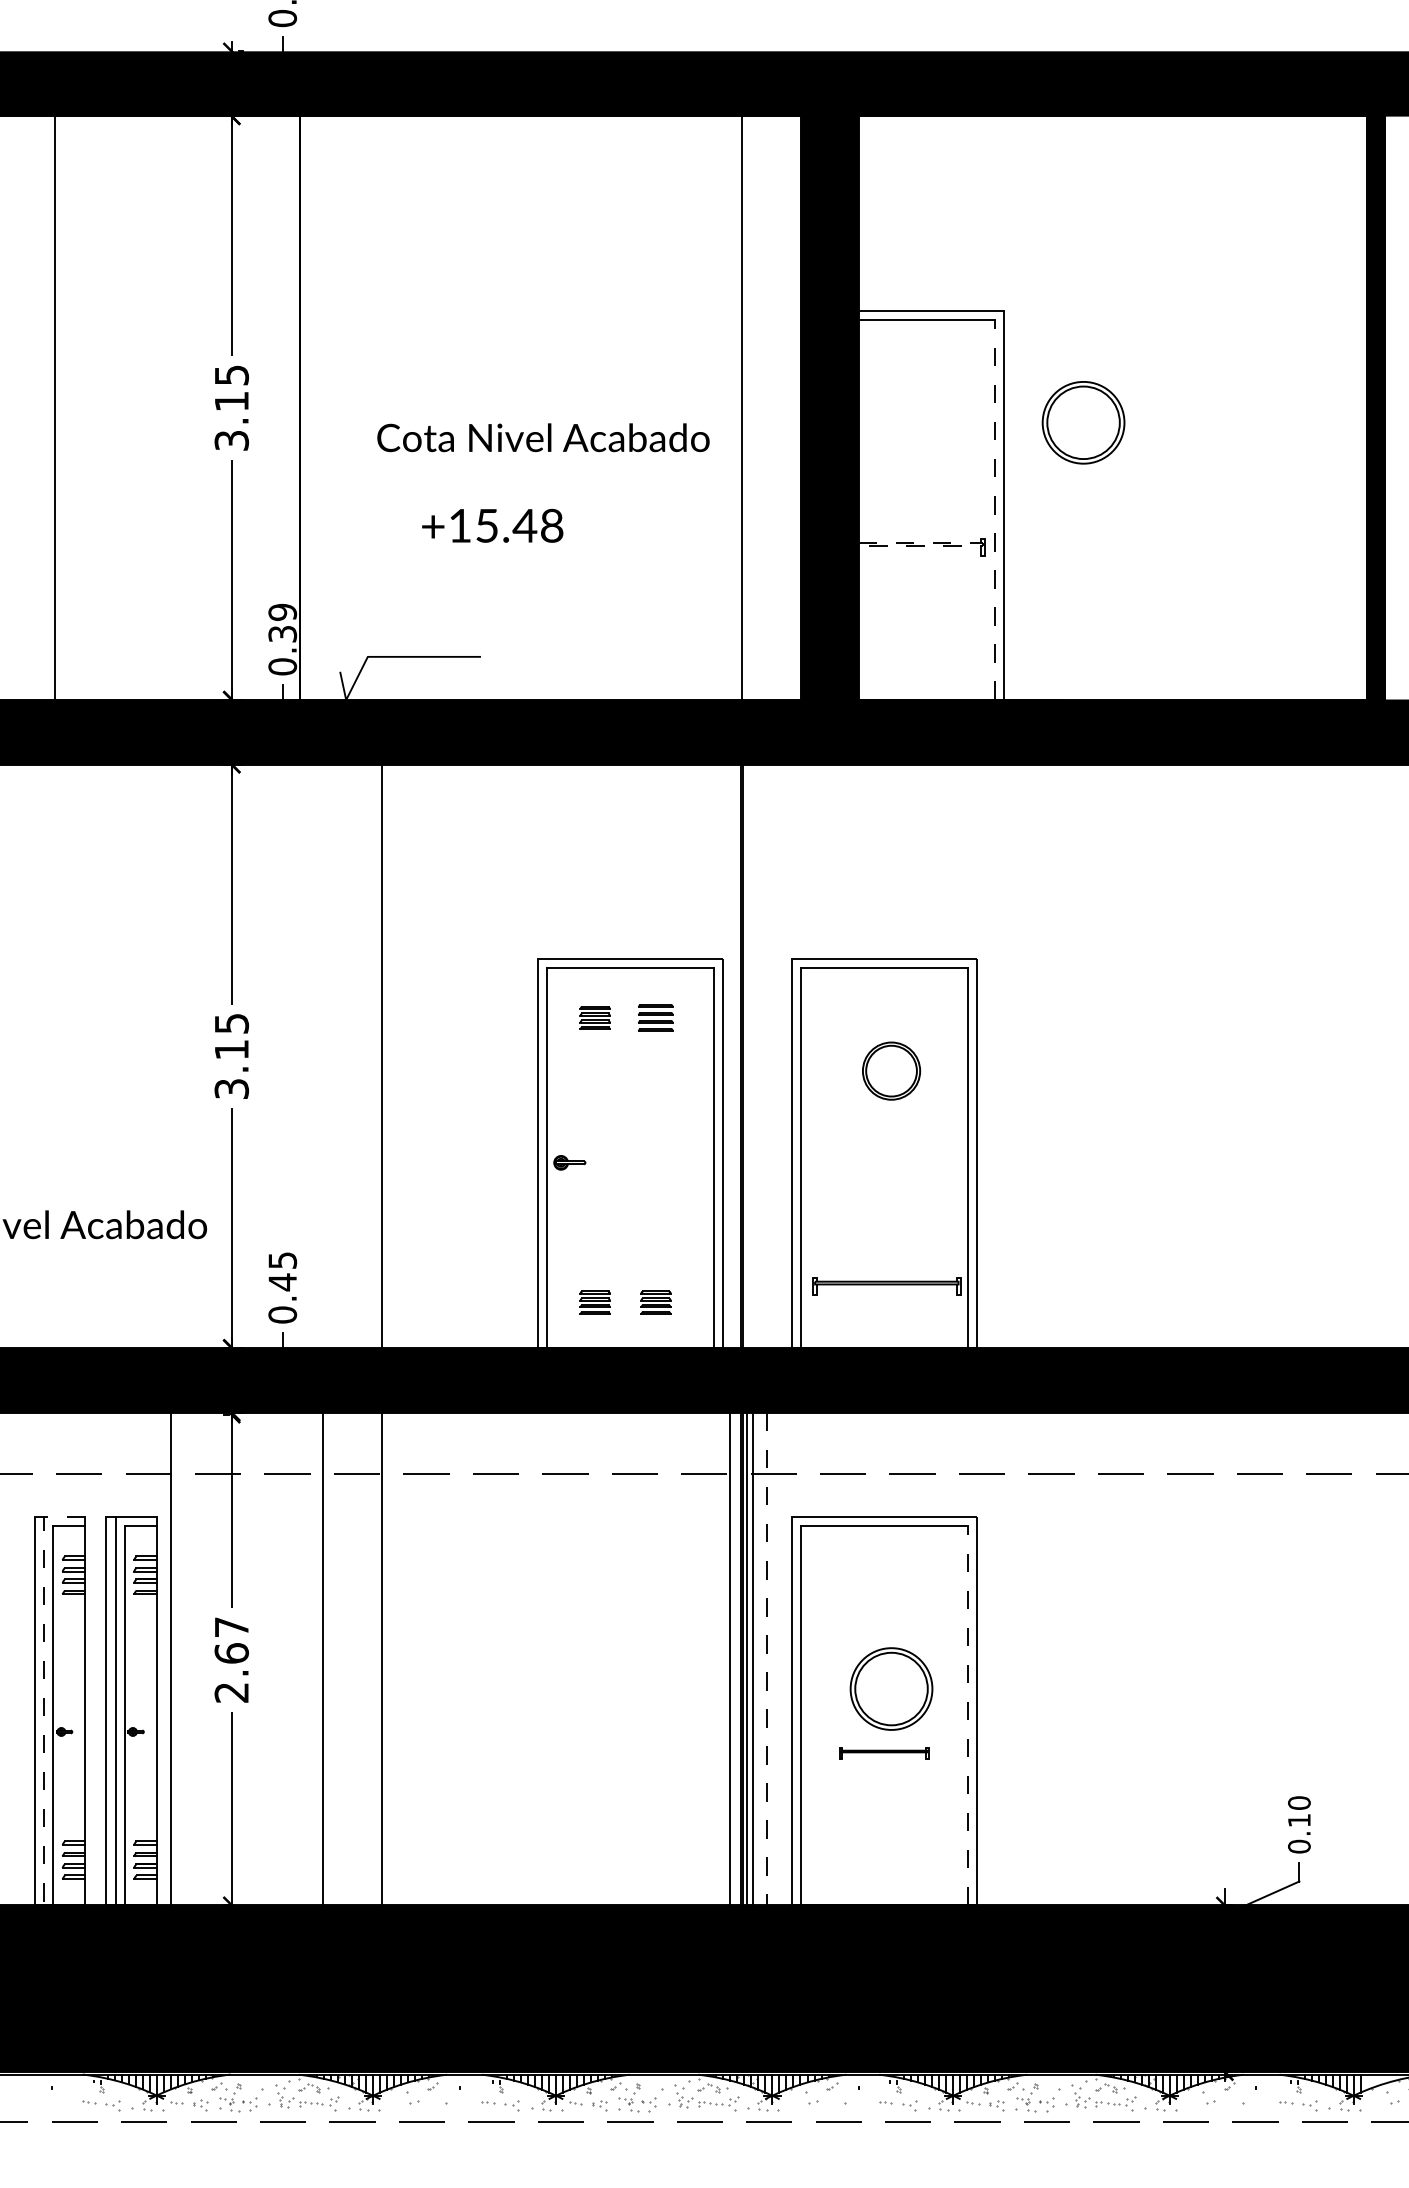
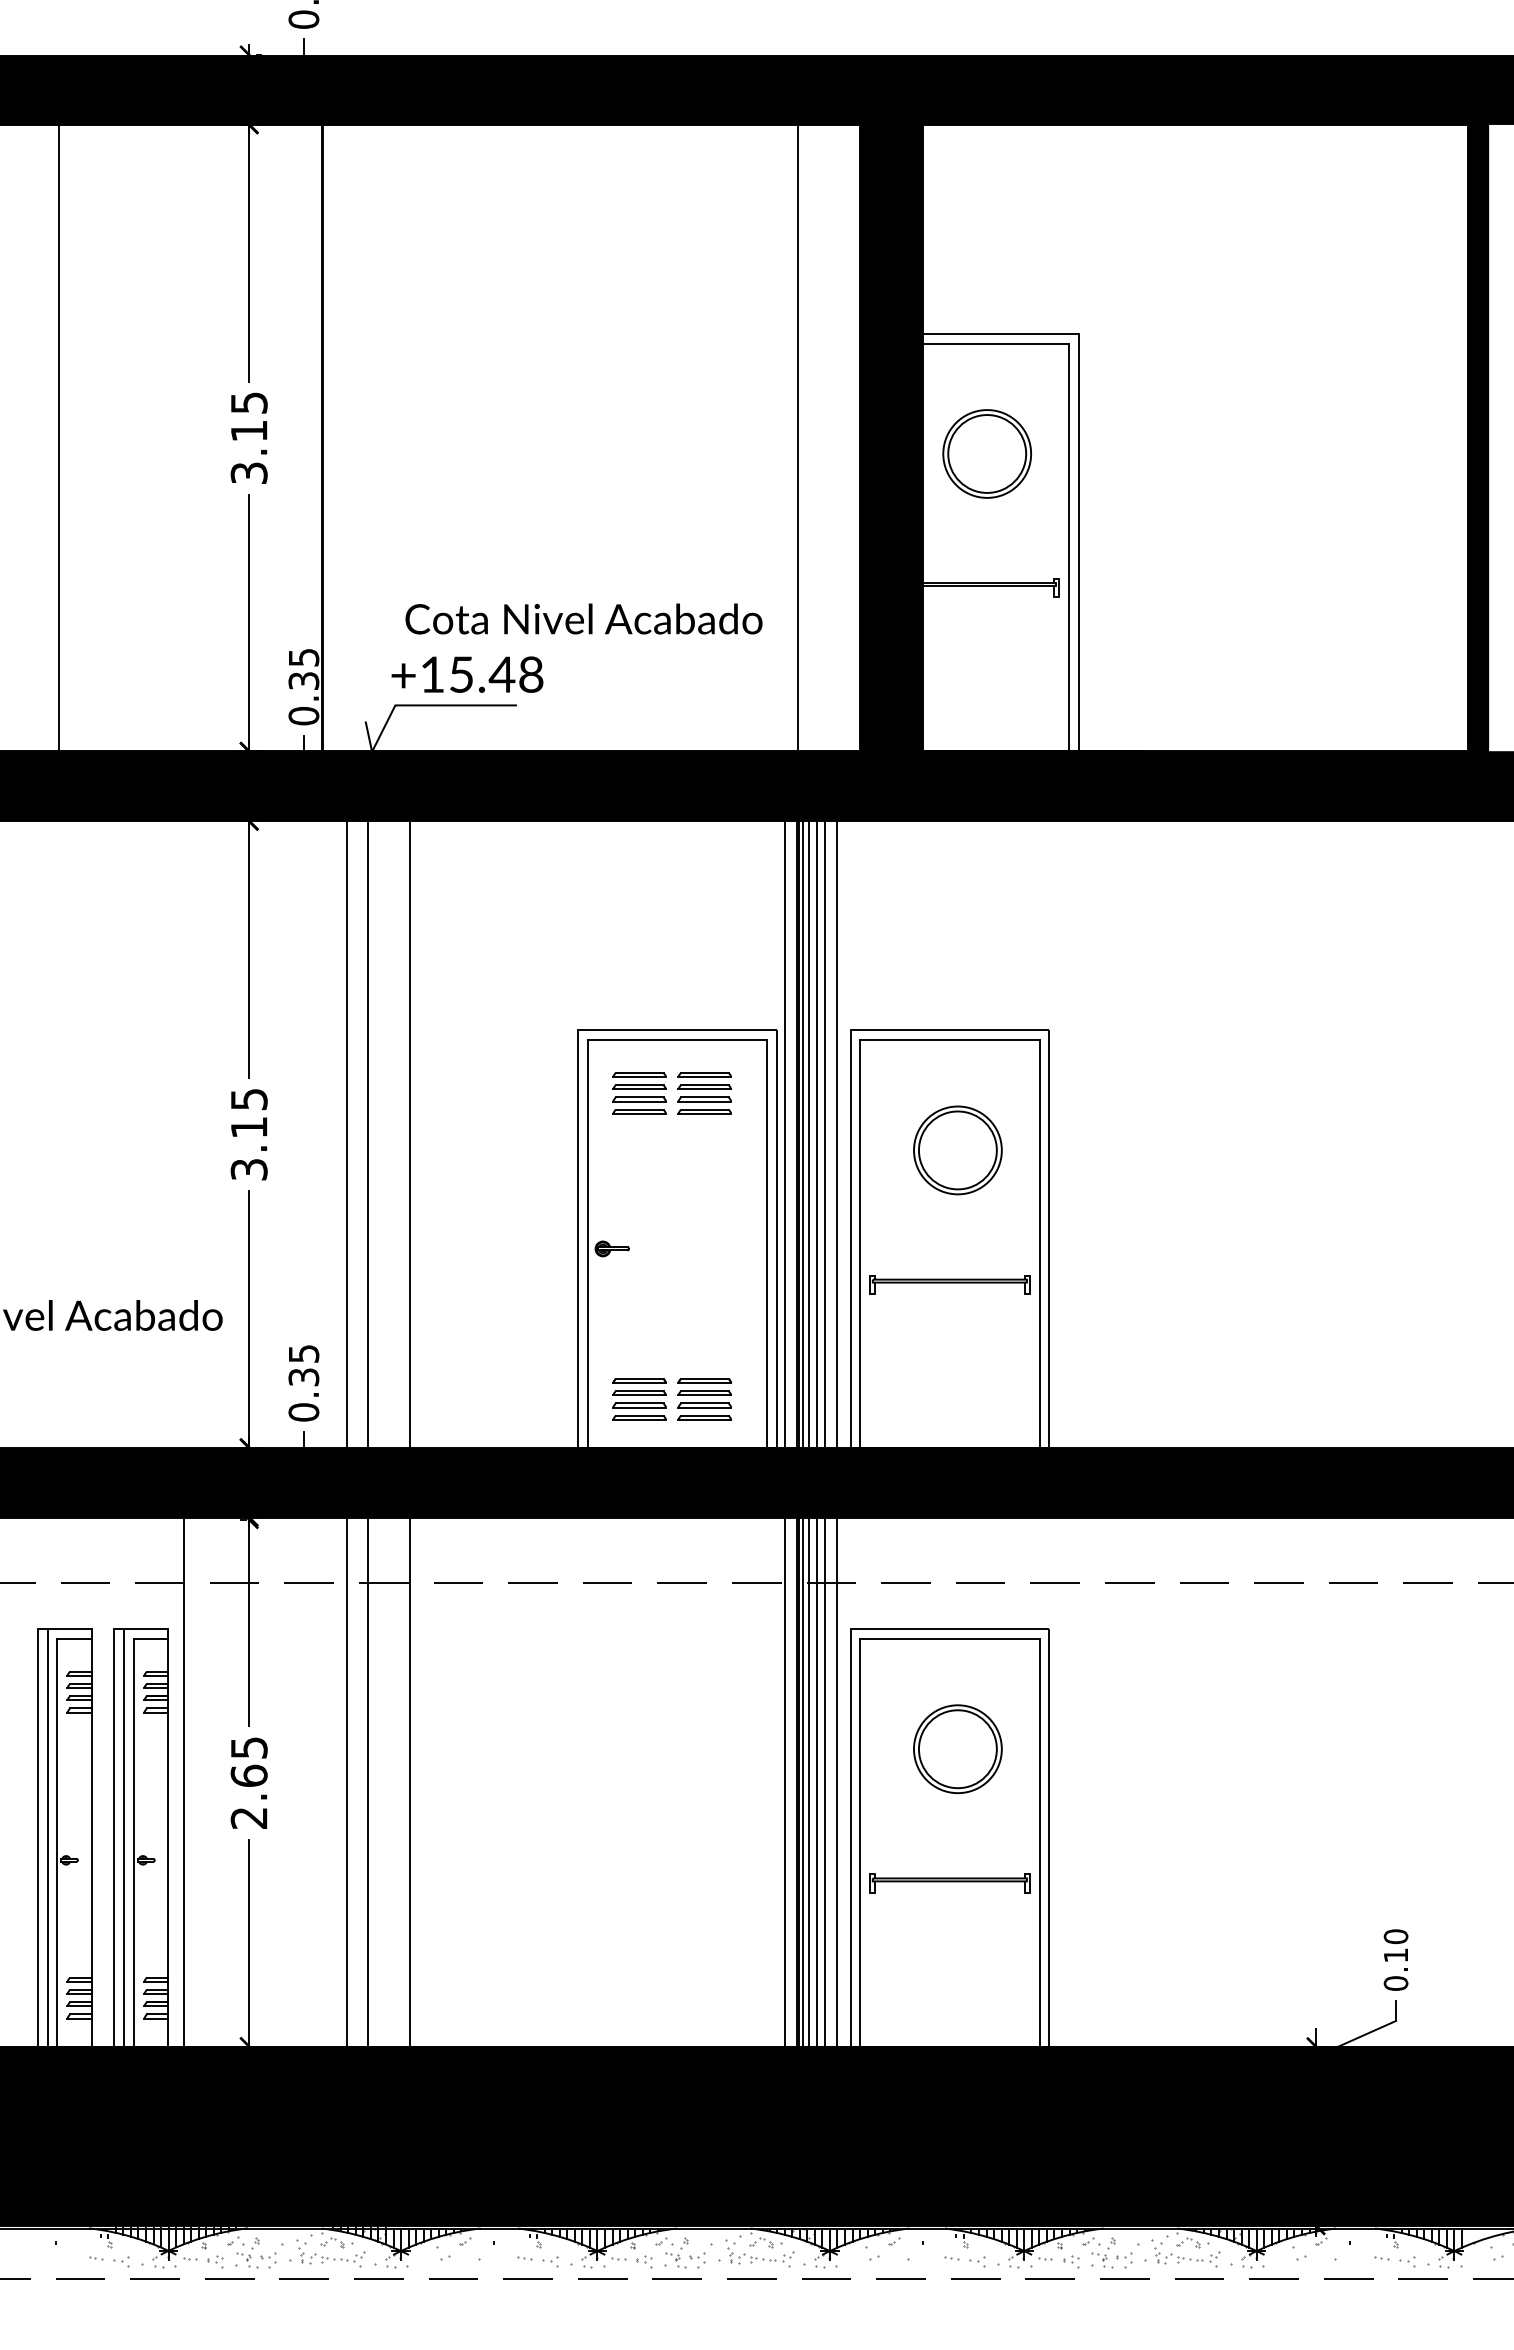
part: (1082, 422) -> (986, 453), moved
text: (542, 437) -> (583, 618), moved
line: (994, 509) -> (1068, 547), dashed -> solid
text: (492, 525) -> (467, 674), moved
line: (983, 545) -> (1056, 585), dashed -> solid
text: (282, 612) -> (303, 657), 0.39 -> 0.35
part: (595, 1018) -> (639, 1093), size x1.67
part: (655, 1018) -> (704, 1093), size x1.43
line: (323, 1056) -> (347, 1134), added
line: (342, 1056) -> (368, 1134), added
line: (730, 1056) -> (784, 1134), added
line: (746, 1056) -> (802, 1134), added
line: (752, 1056) -> (808, 1134), added
line: (759, 1056) -> (816, 1134), added
line: (767, 1056) -> (824, 1134), added
line: (778, 1056) -> (836, 1134), added
part: (891, 1071) -> (957, 1150), size x1.43
text: (282, 1282) -> (303, 1377), 0.45 -> 0.35
part: (886, 1286) -> (949, 1284), moved
part: (595, 1302) -> (639, 1399), size x1.67
part: (655, 1302) -> (704, 1399), size x1.67
text: (232, 1626) -> (249, 1747), 2.67 -> 2.65
line: (342, 1658) -> (368, 1781), added
line: (759, 1658) -> (816, 1781), added
line: (778, 1658) -> (836, 1781), added
line: (767, 1659) -> (824, 1782), dashed -> solid
part: (891, 1688) -> (957, 1748), moved
line: (44, 1689) -> (47, 1814), dashed -> solid
line: (967, 1715) -> (1039, 1842), dashed -> solid
part: (883, 1753) -> (949, 1883), size x1.67

